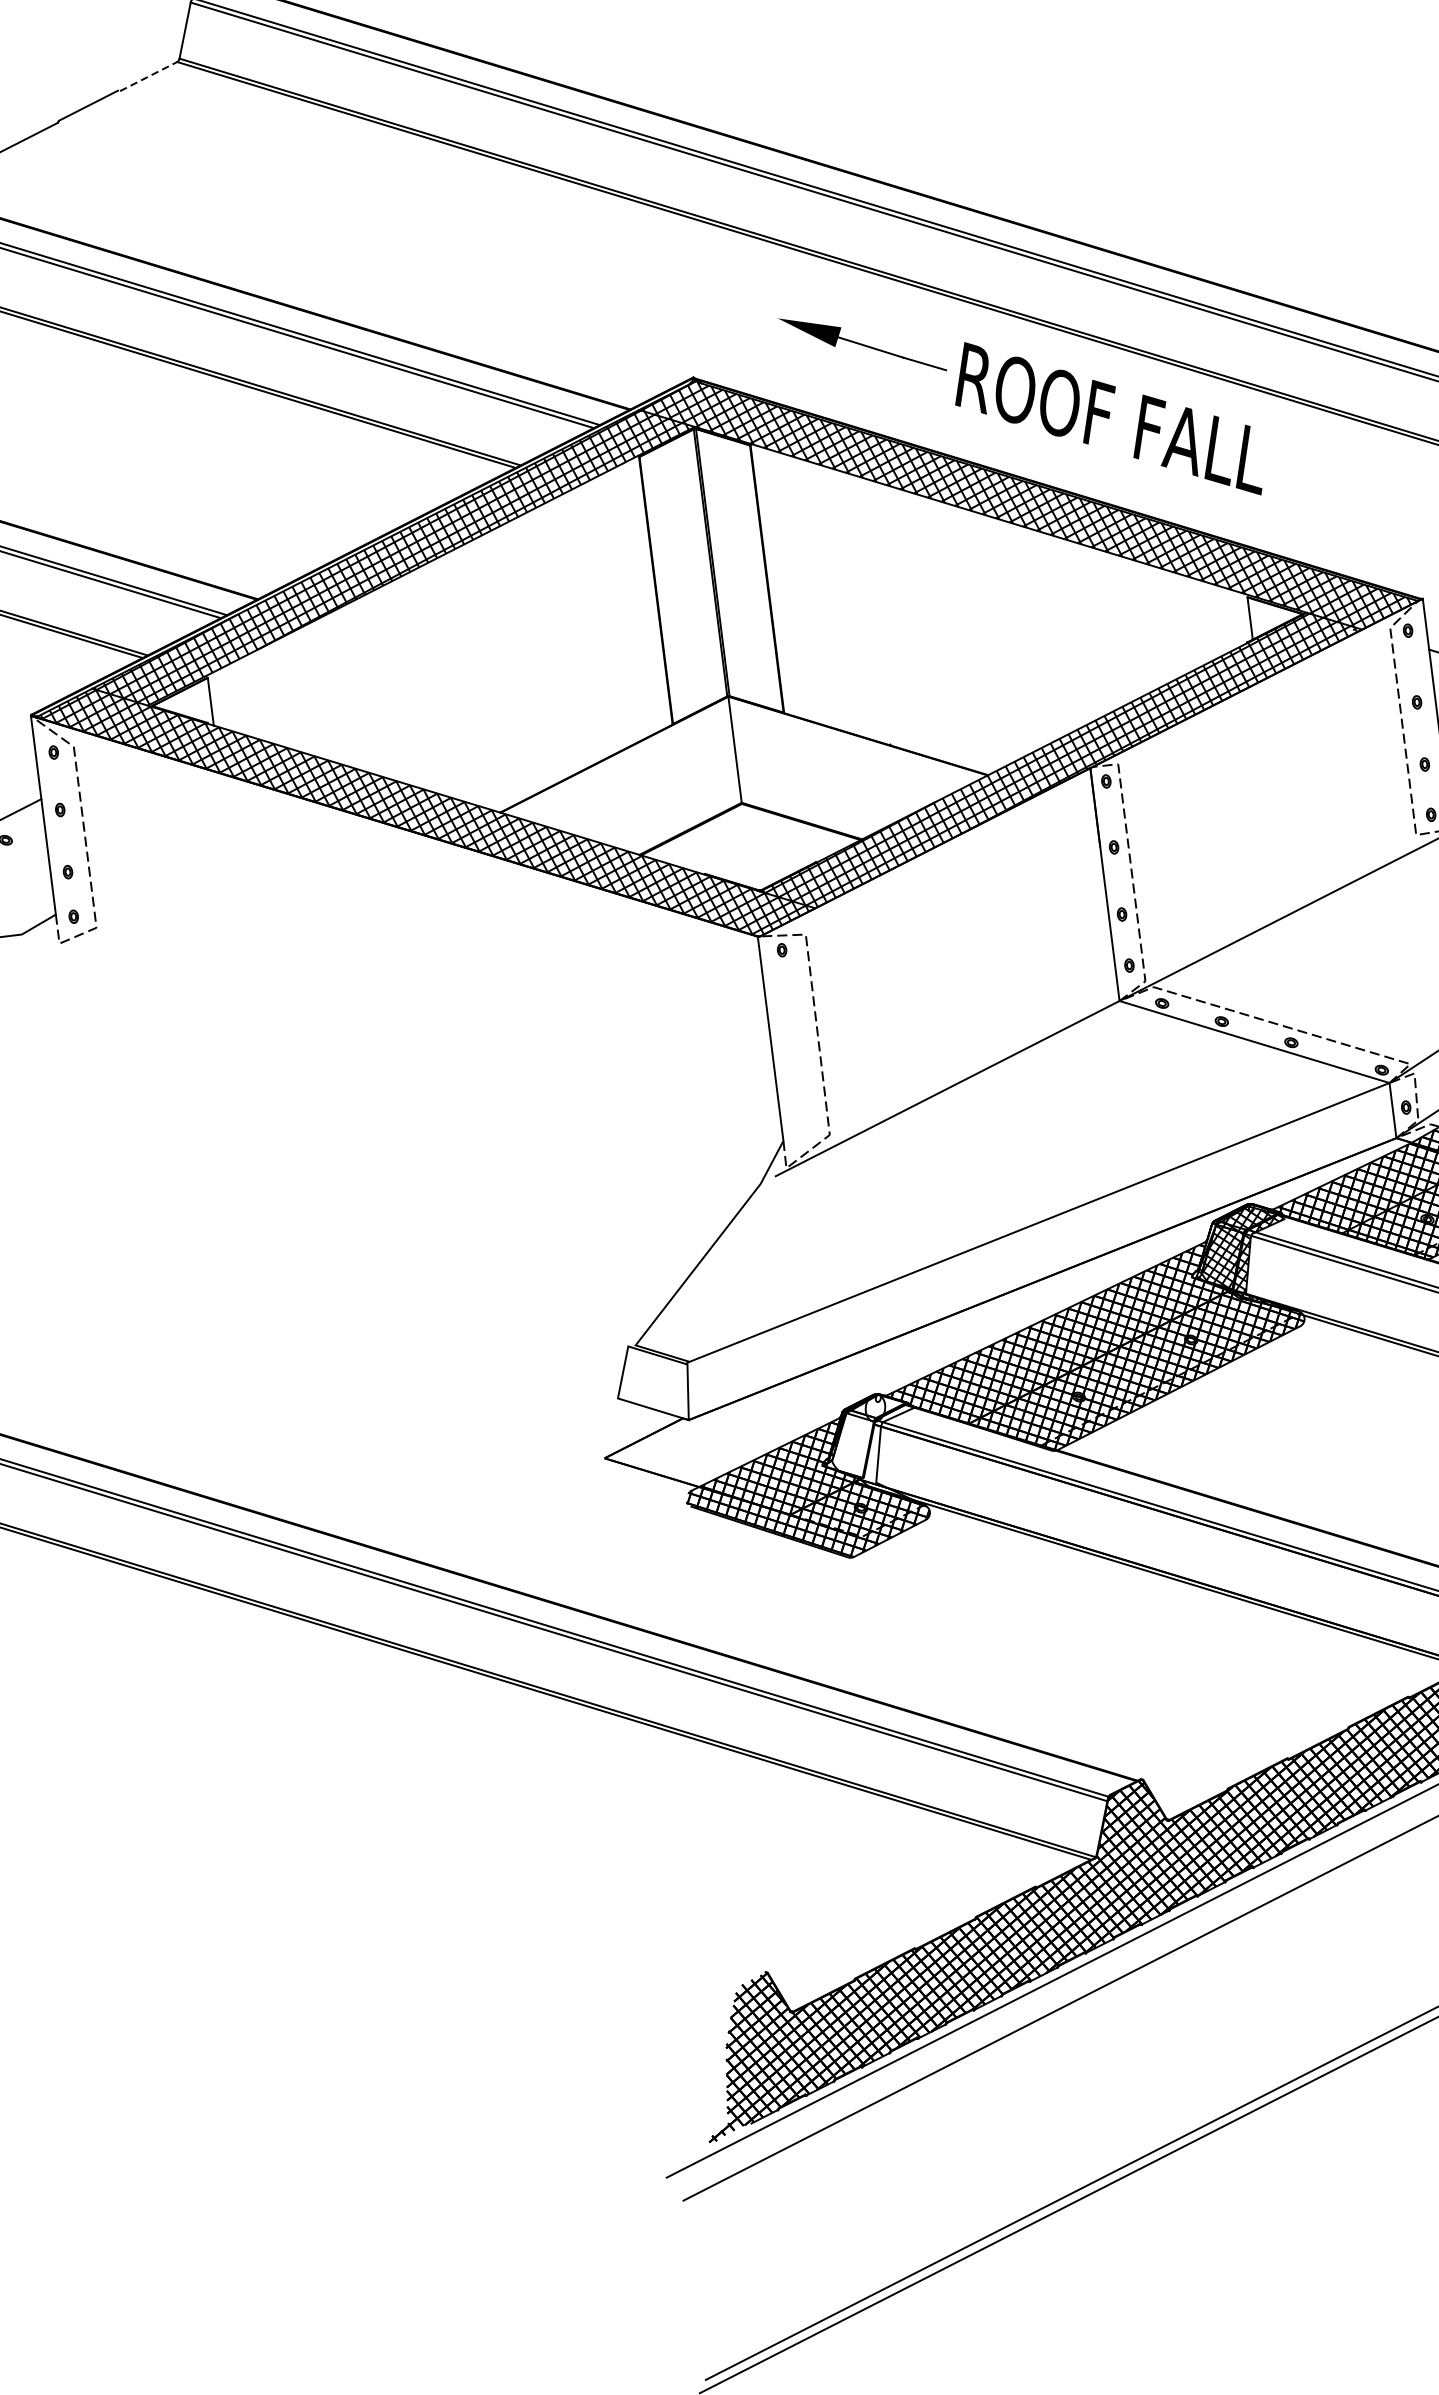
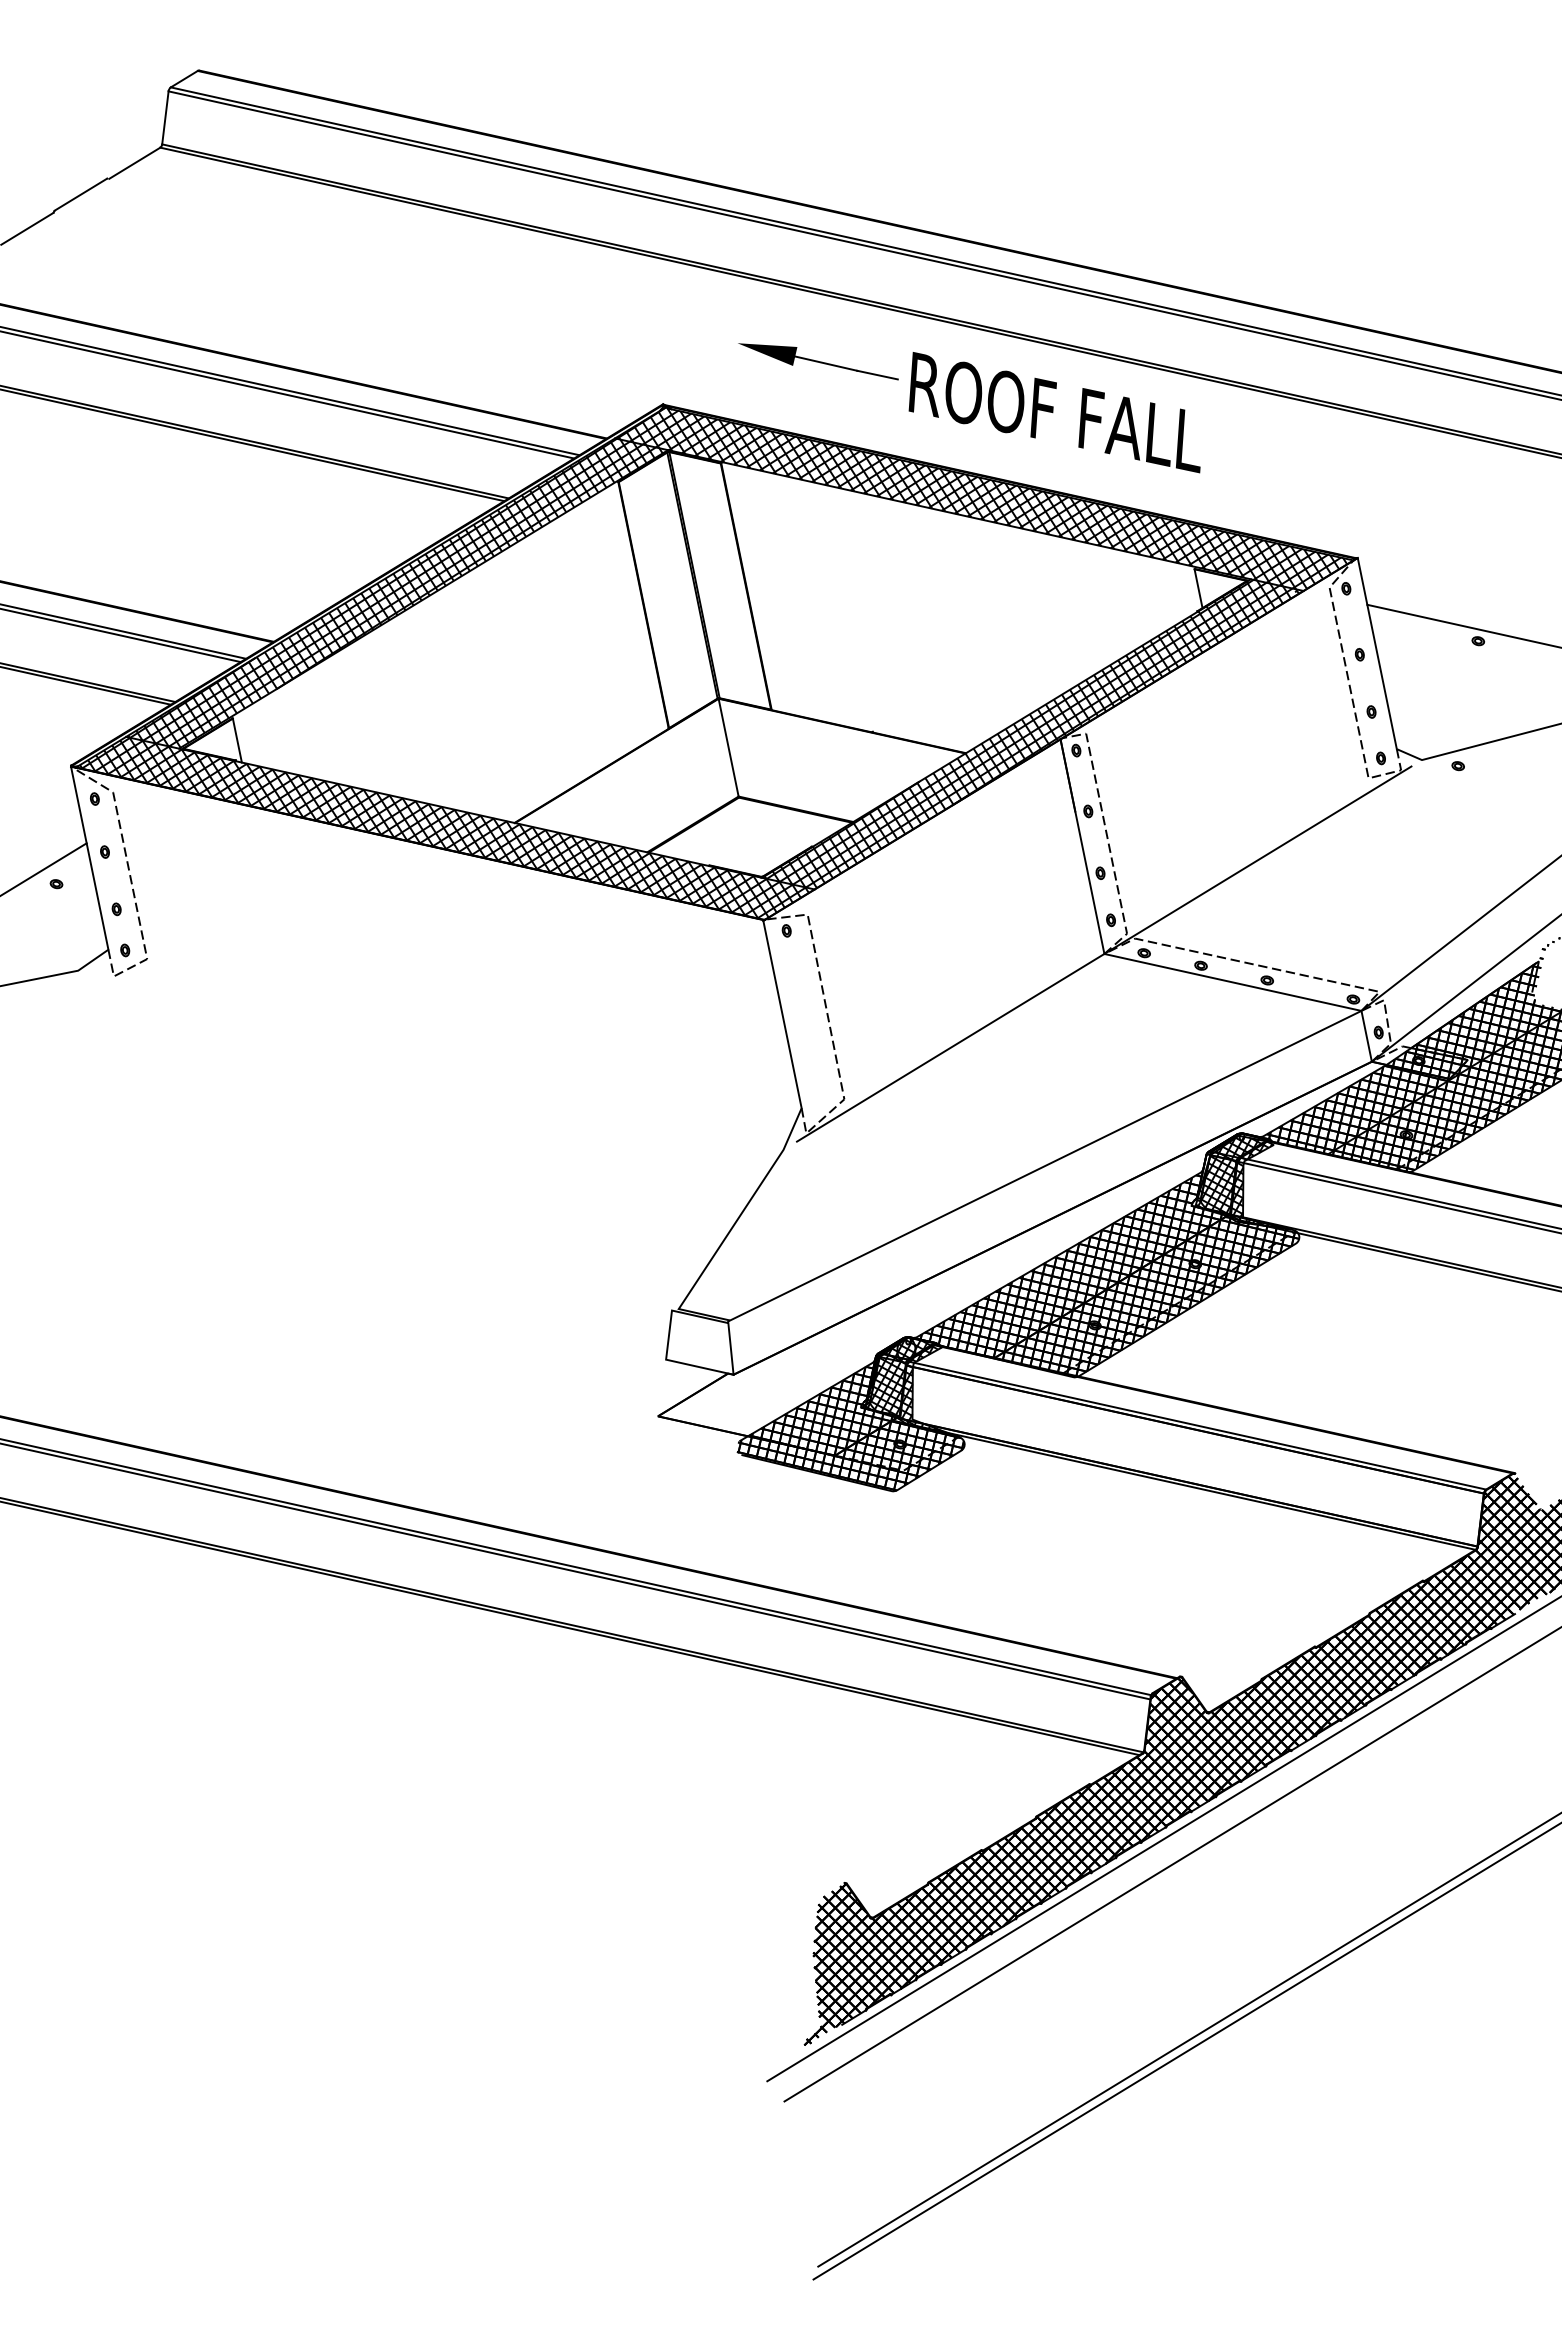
line: (148, 76) -> (134, 163), dashed -> solid
hatch: (876, 1448) -> (910, 1387), added

